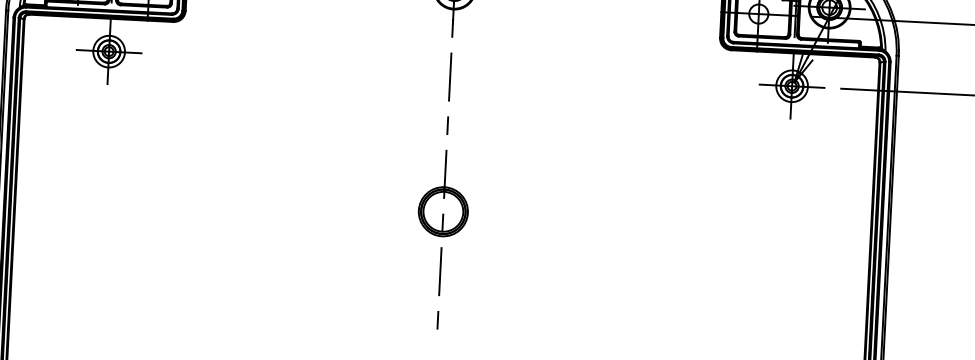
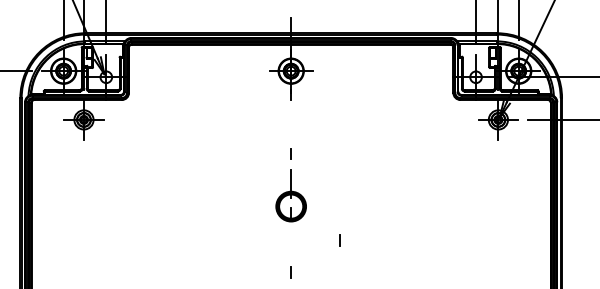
line: (449, 76) -> (290, 124), removed
line: (440, 270) -> (291, 242), removed
line: (520, 271) -> (339, 240), added

